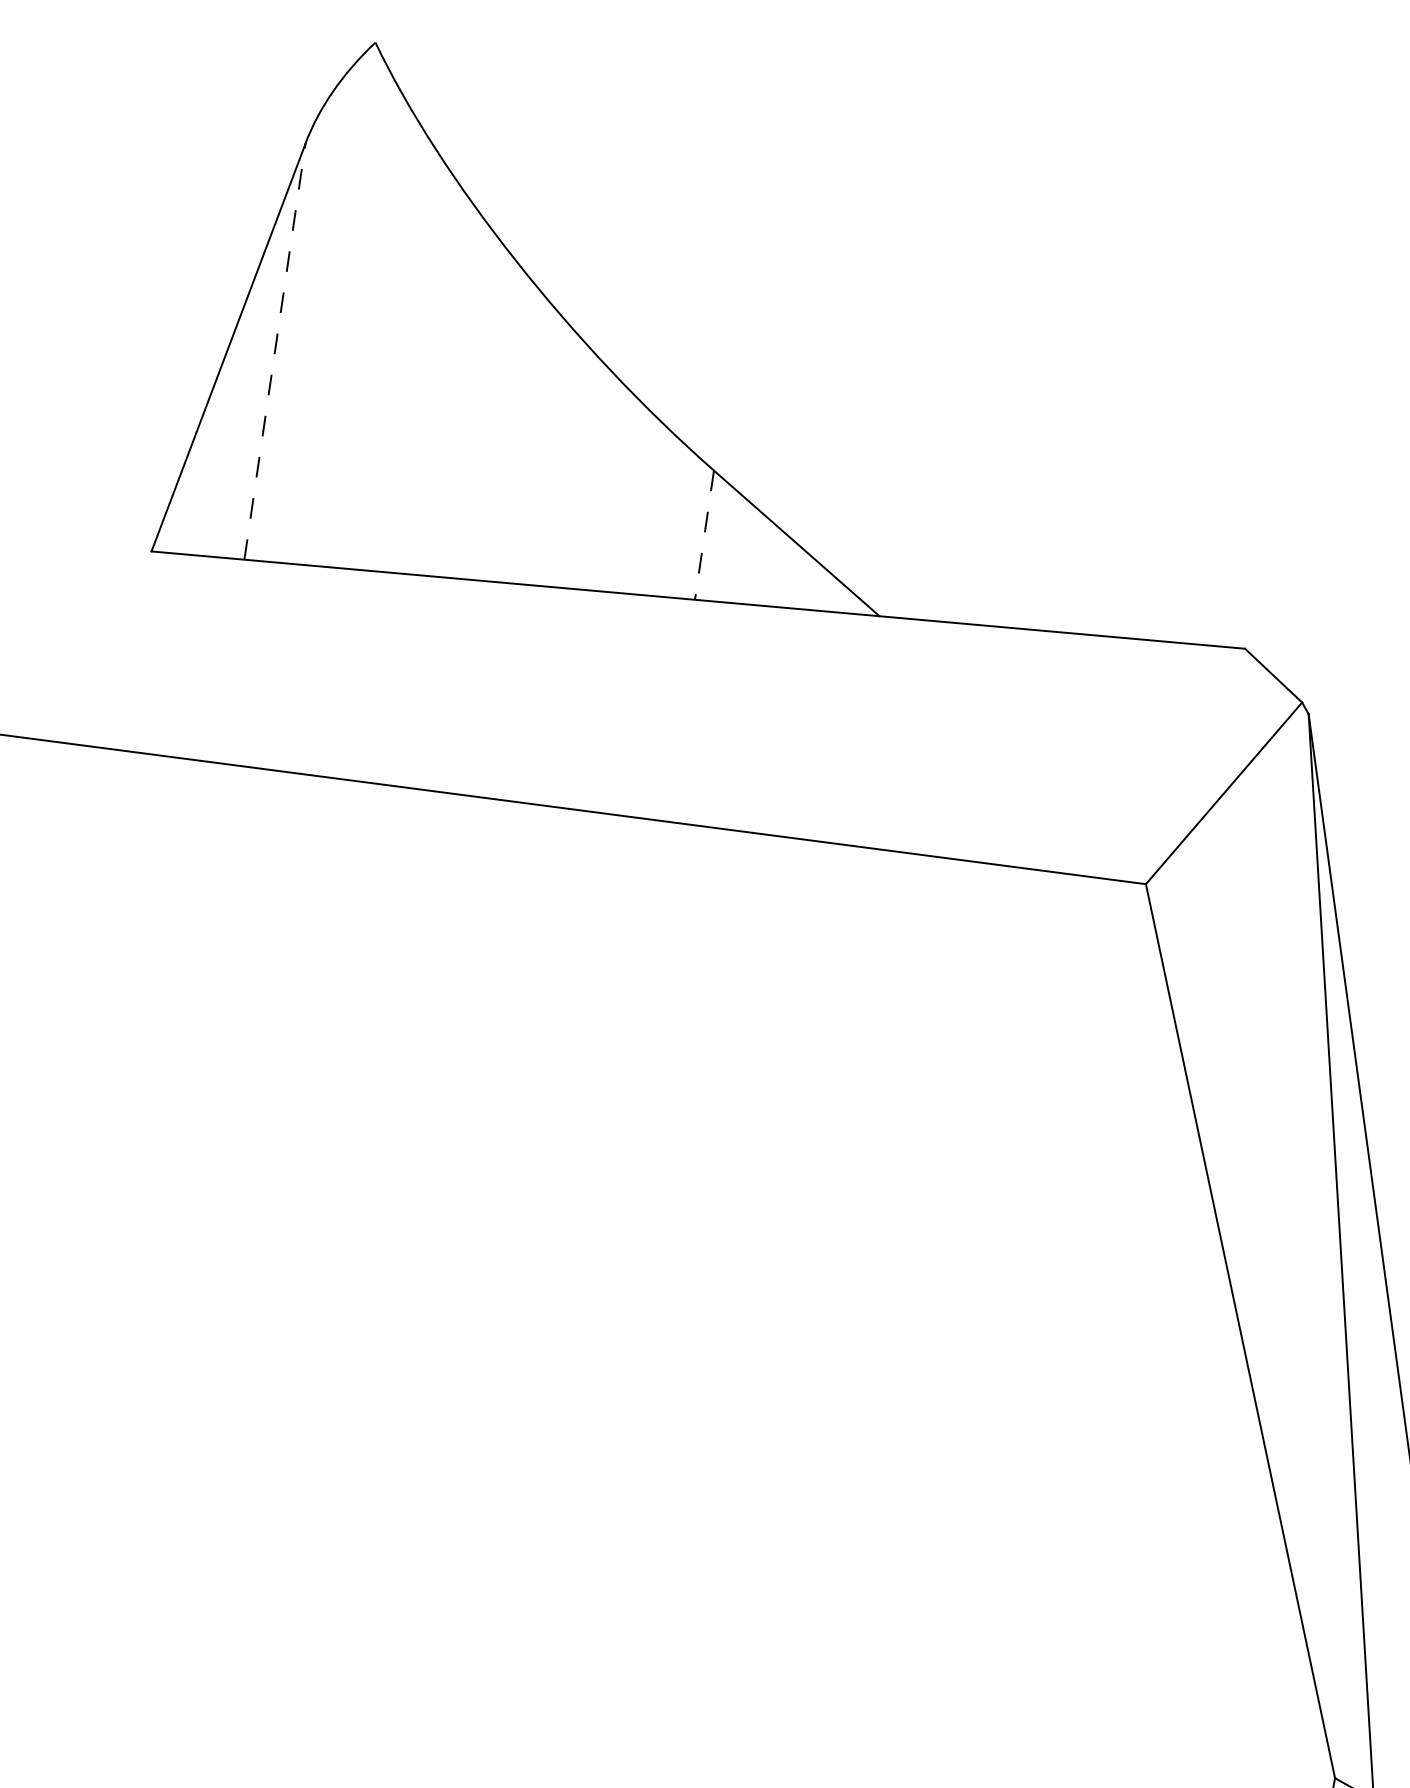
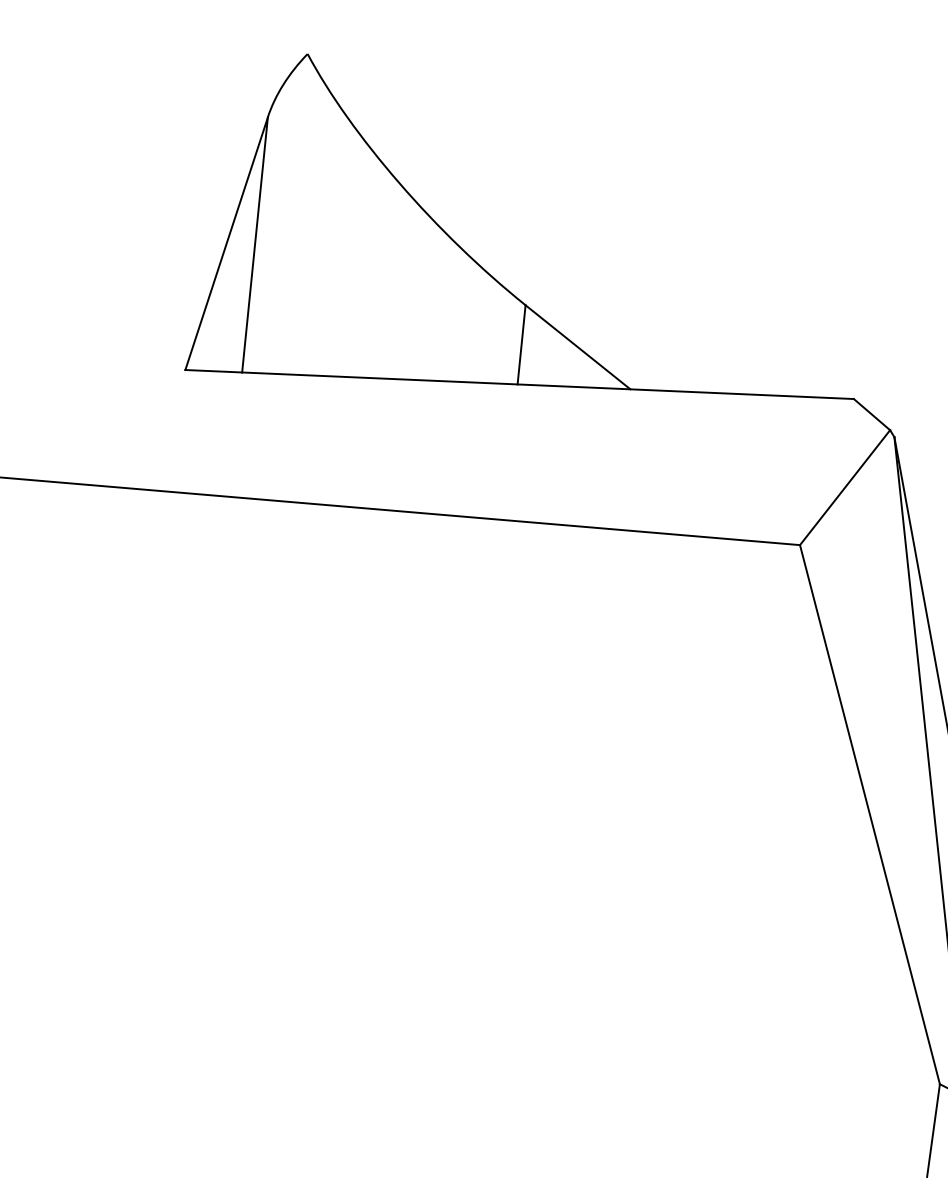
line: (275, 350) -> (255, 244), dashed -> solid
line: (704, 534) -> (521, 344), dashed -> solid

